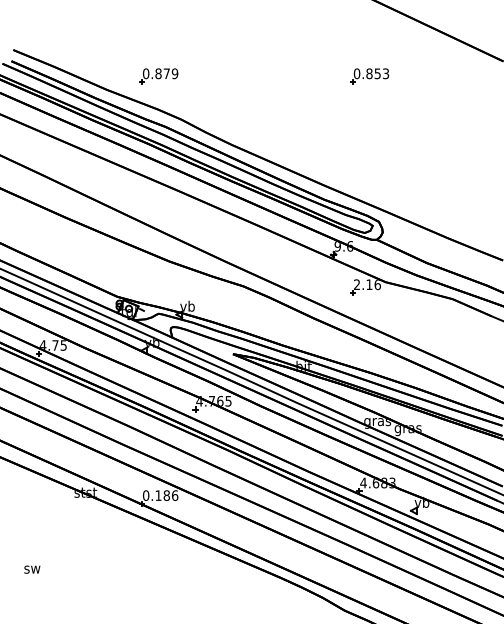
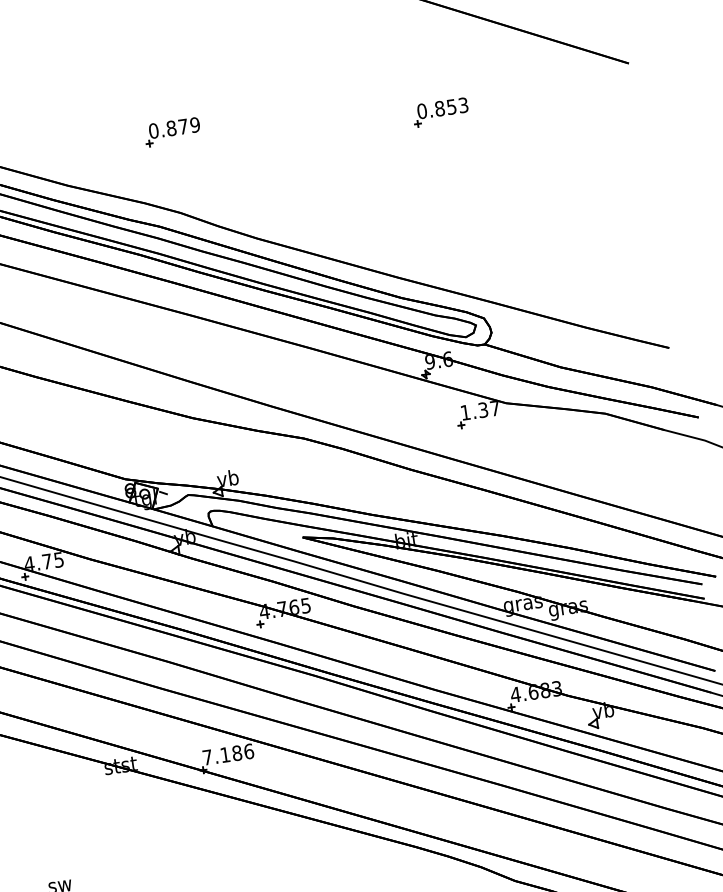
part: (158, 76) -> (172, 132), moved
text: (367, 284) -> (480, 410), 2.16 -> 1.37
text: (145, 495) -> (206, 757), 0.186 -> 7.186

